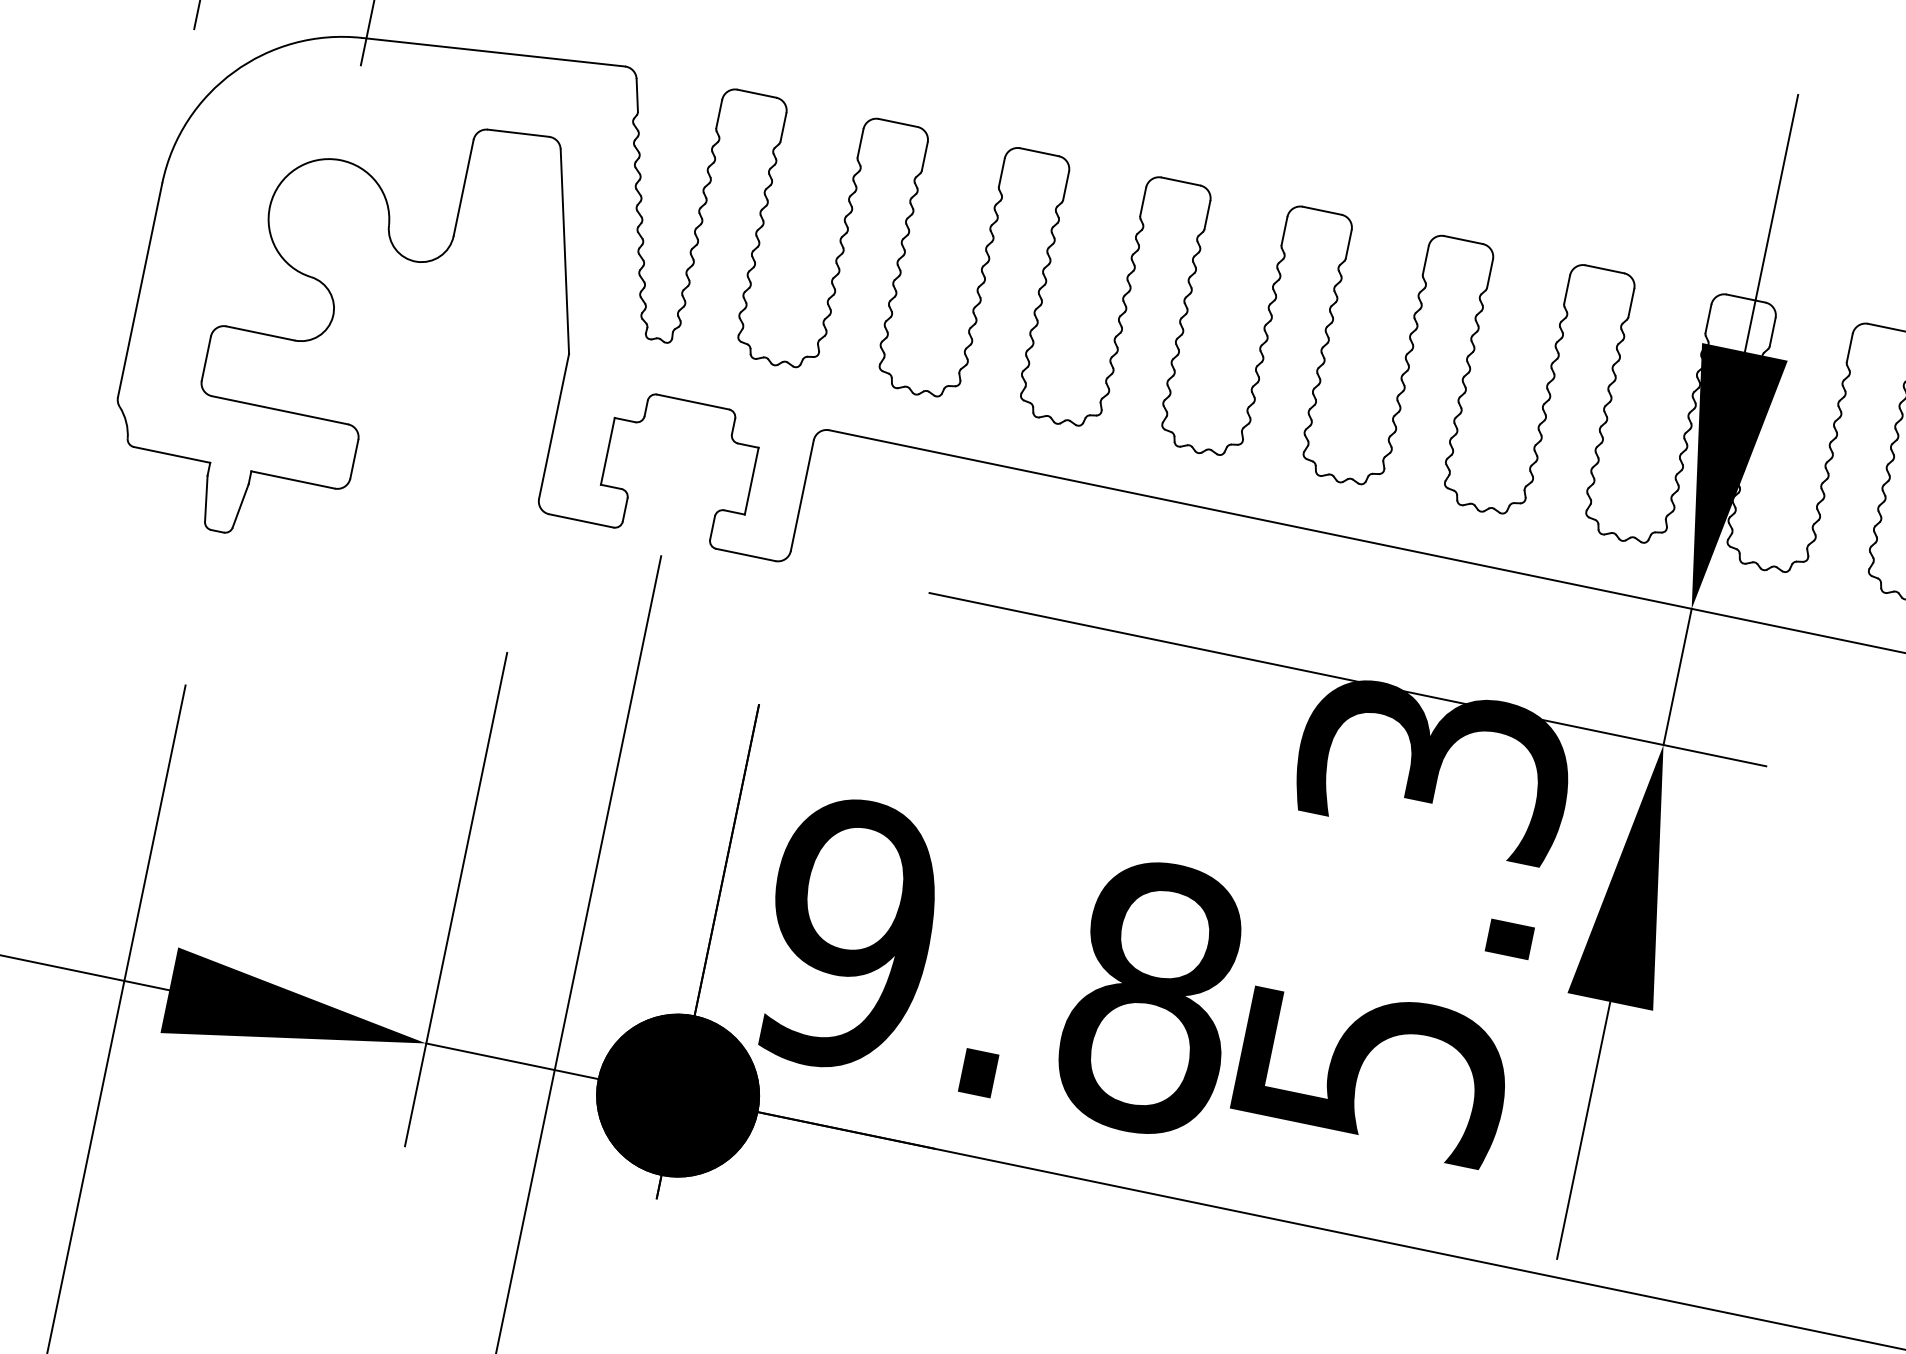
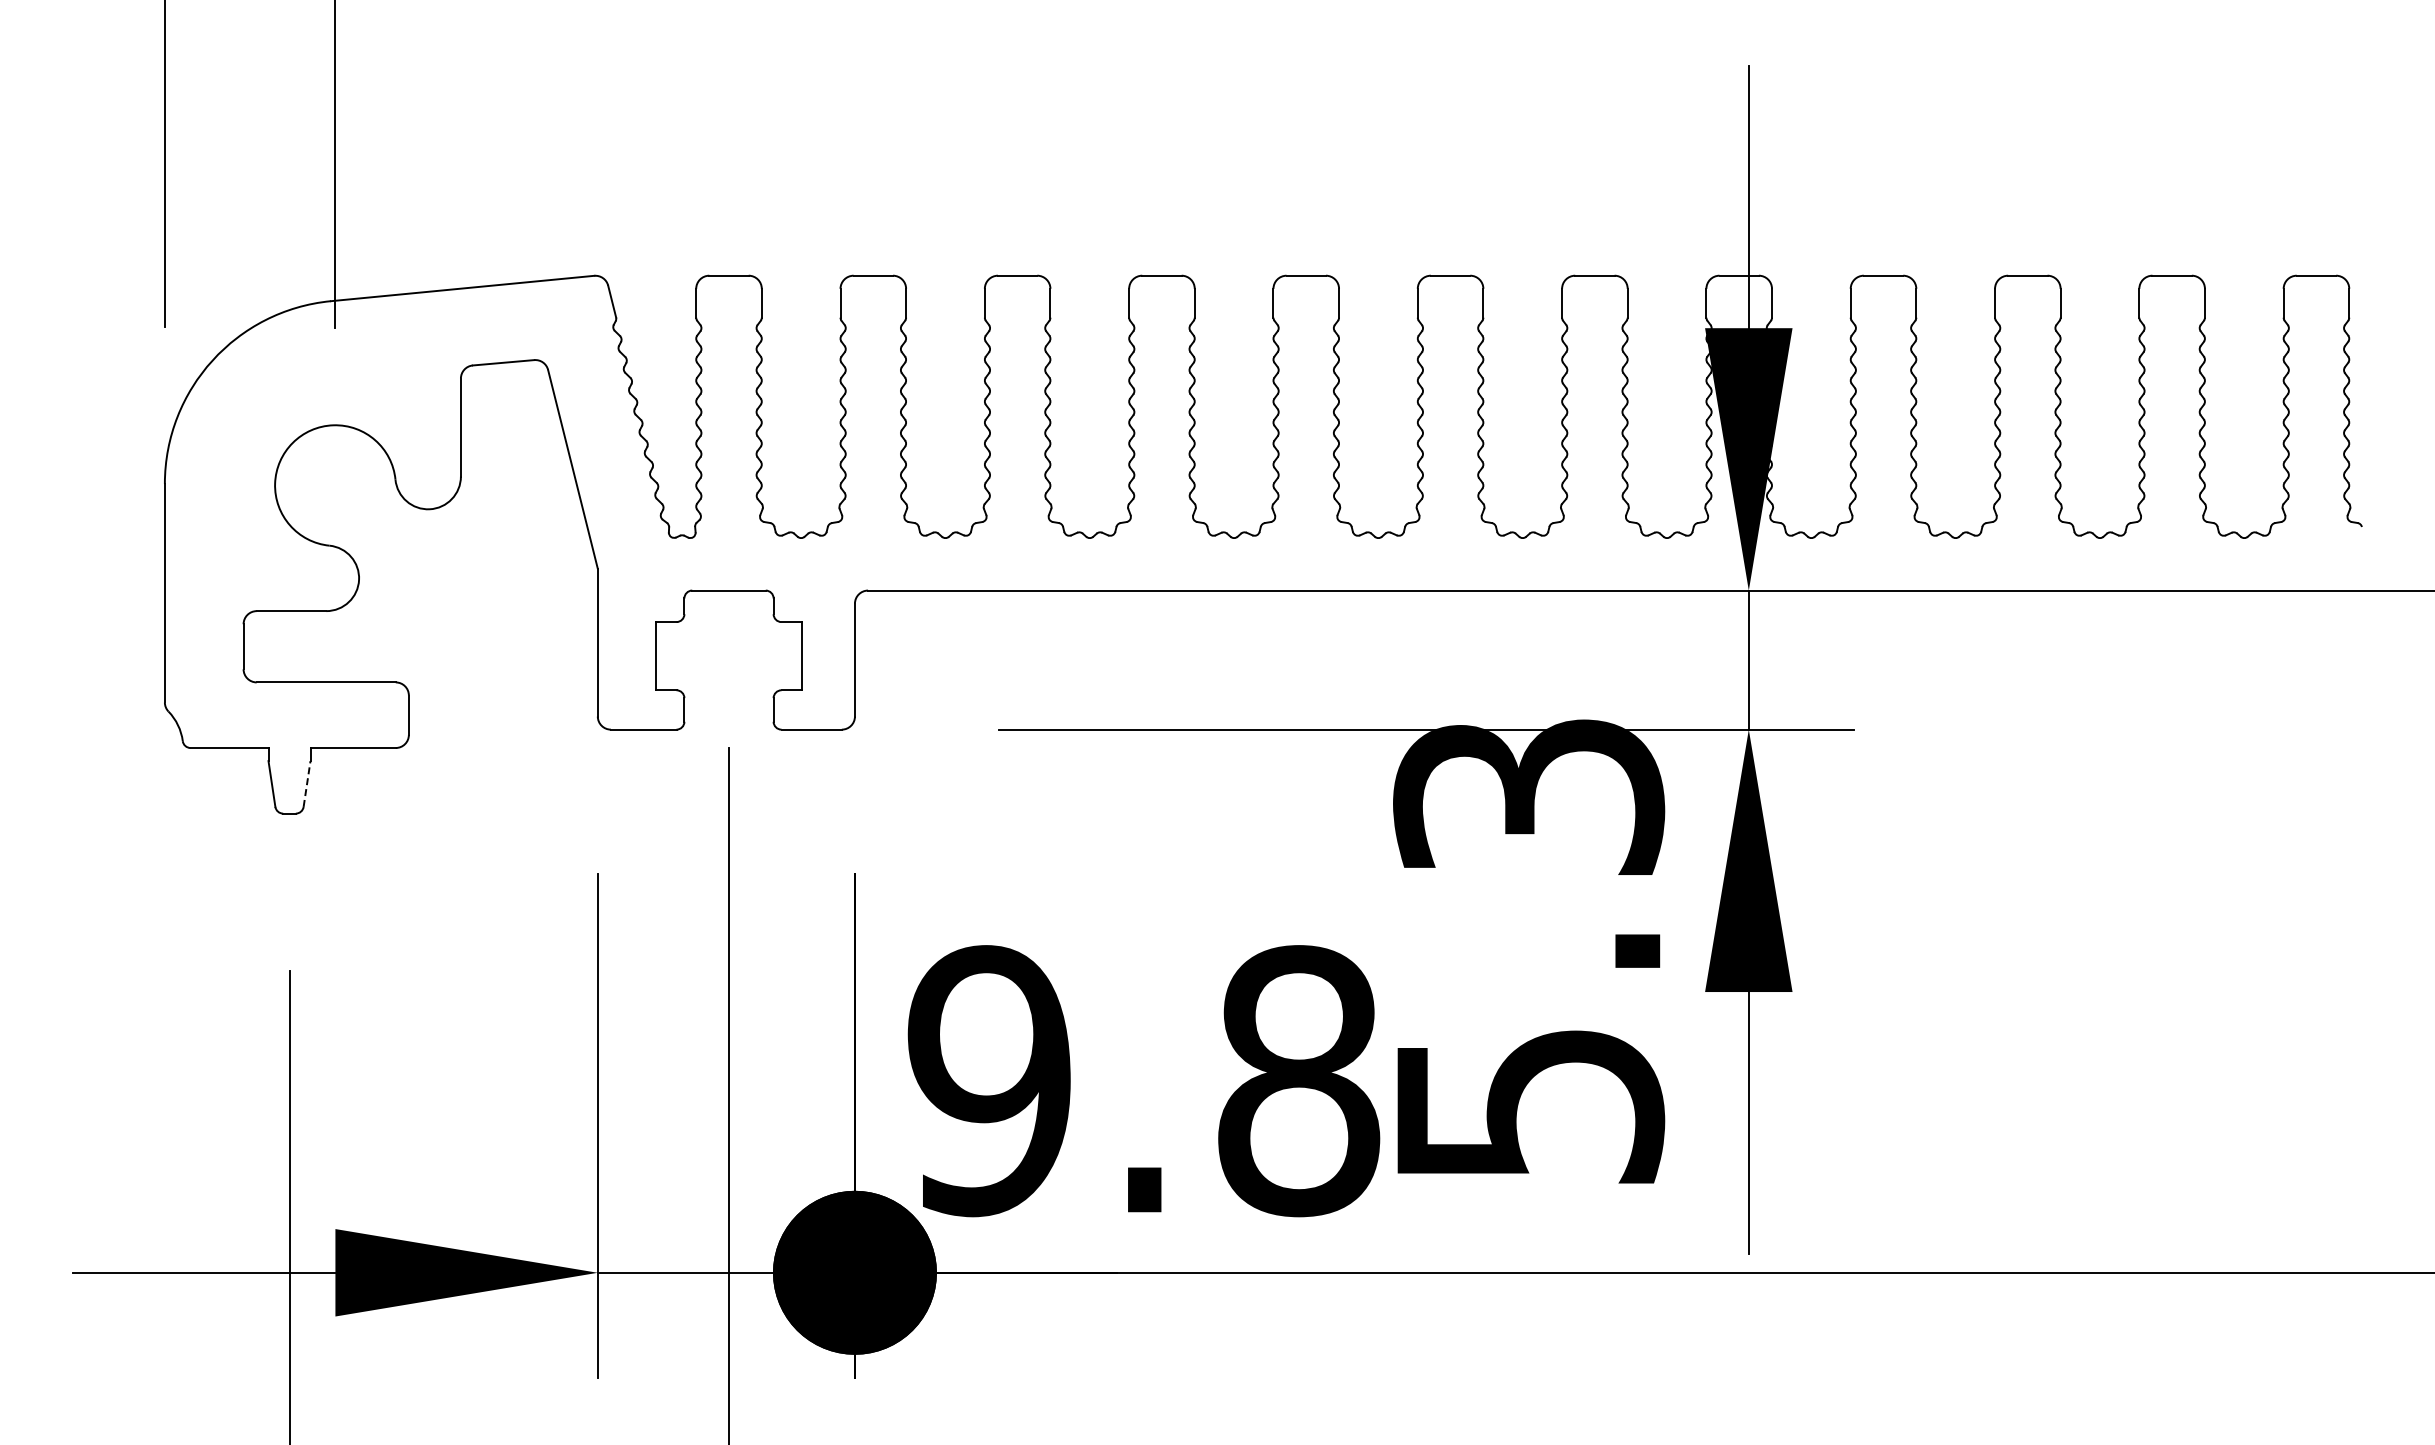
line: (241, 505) -> (307, 783), solid -> dashed

